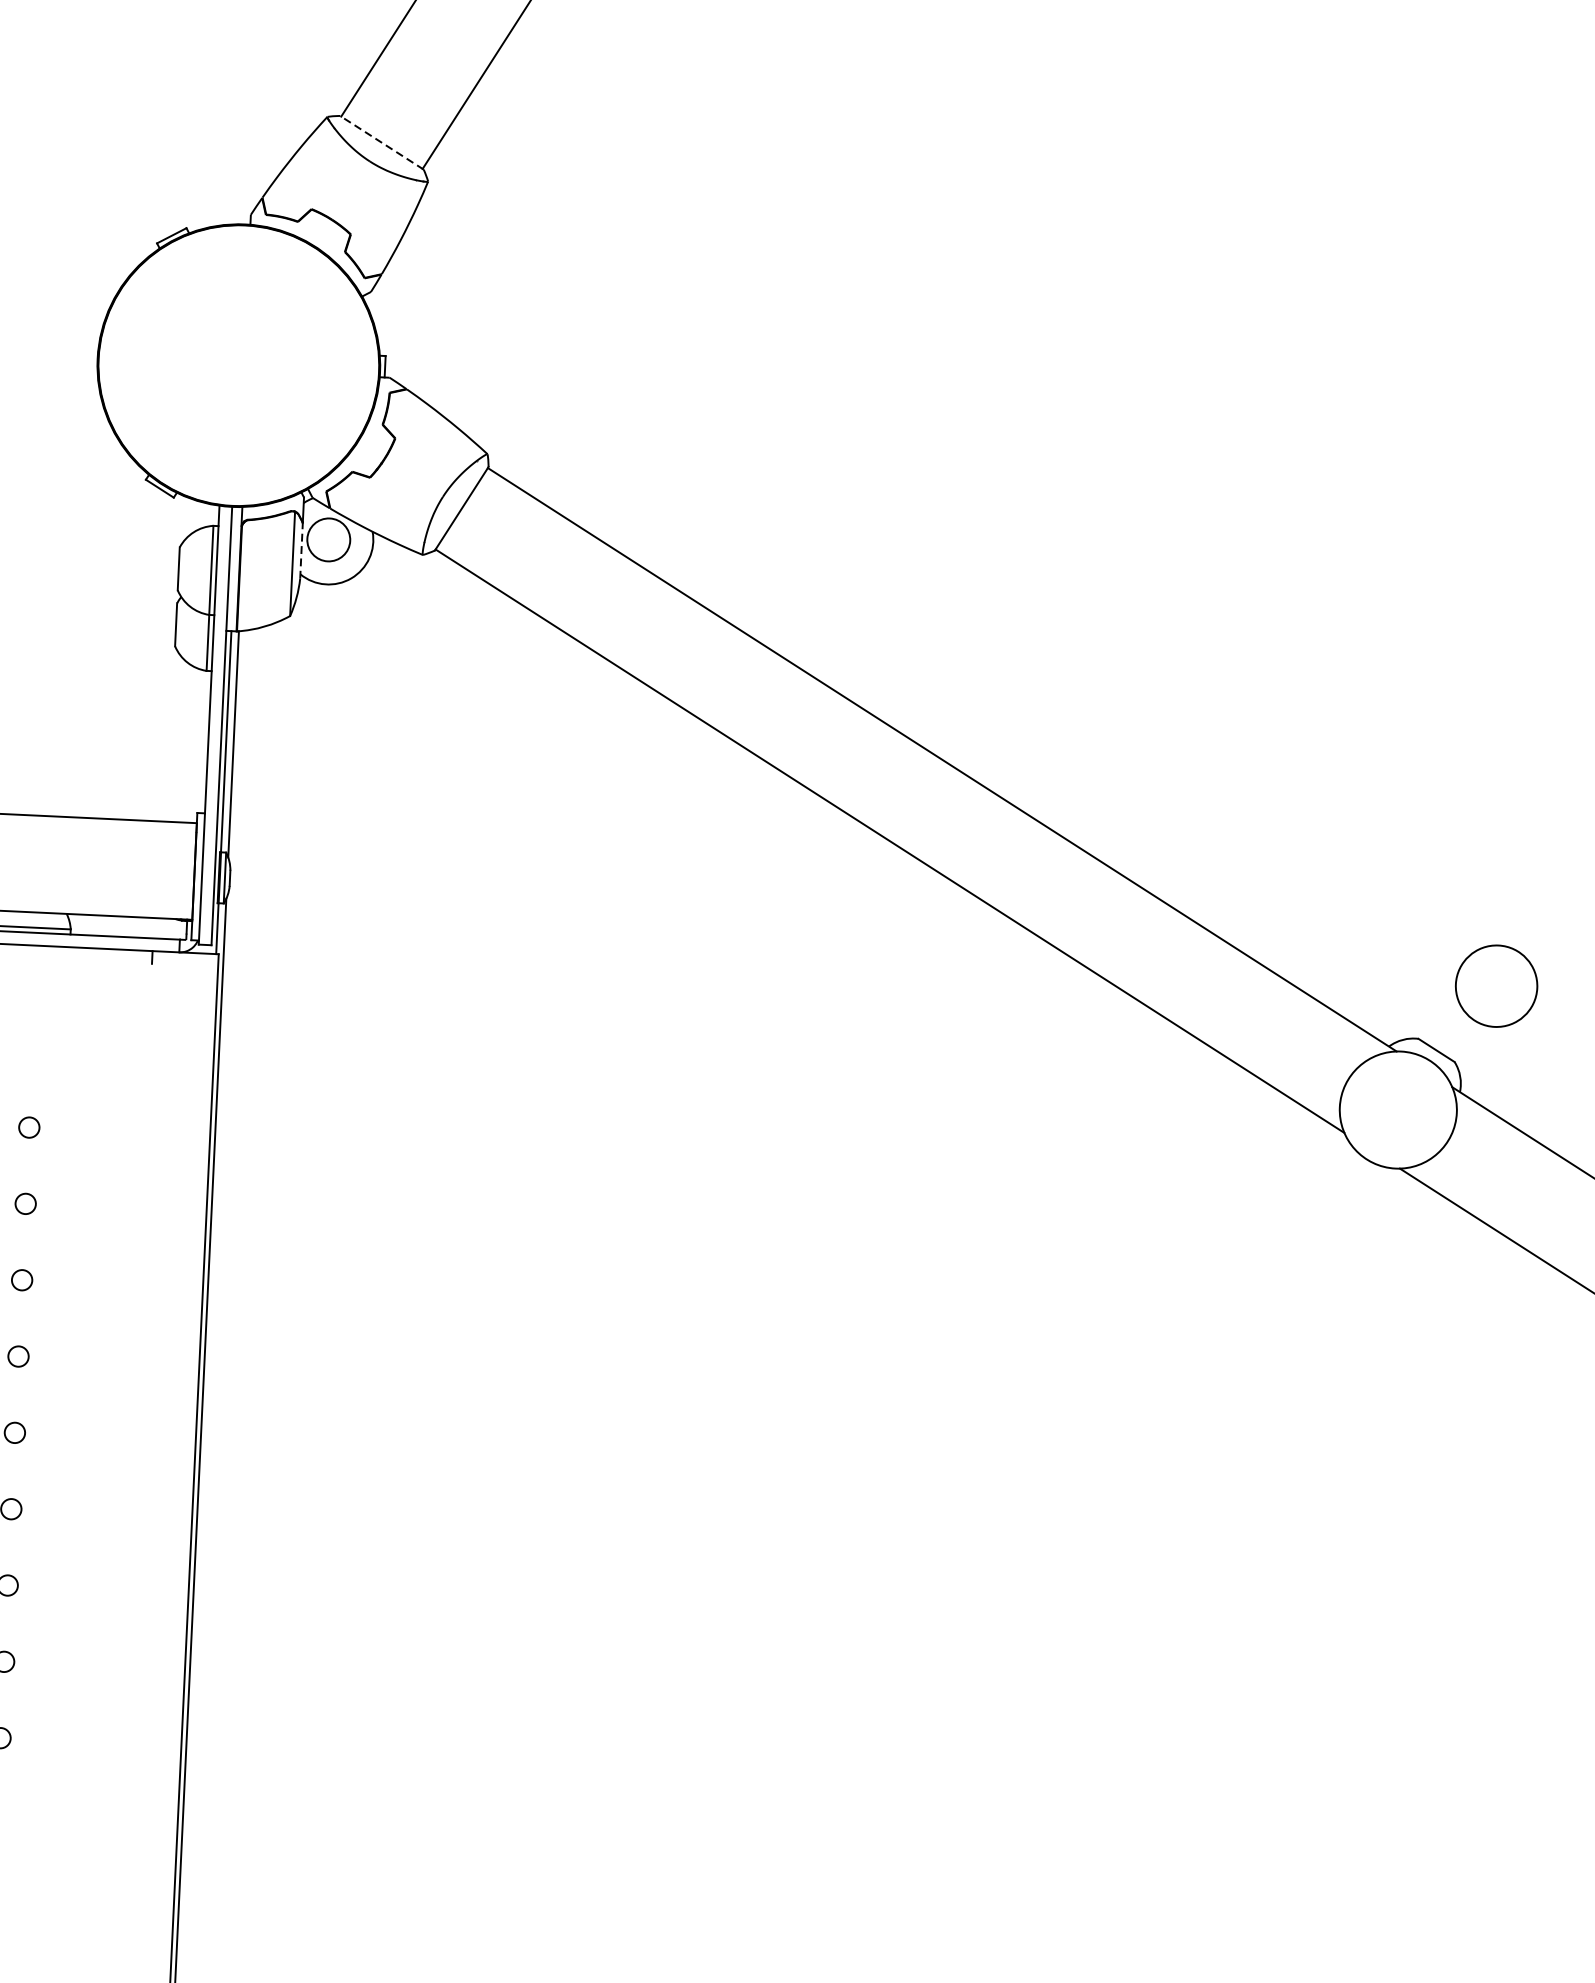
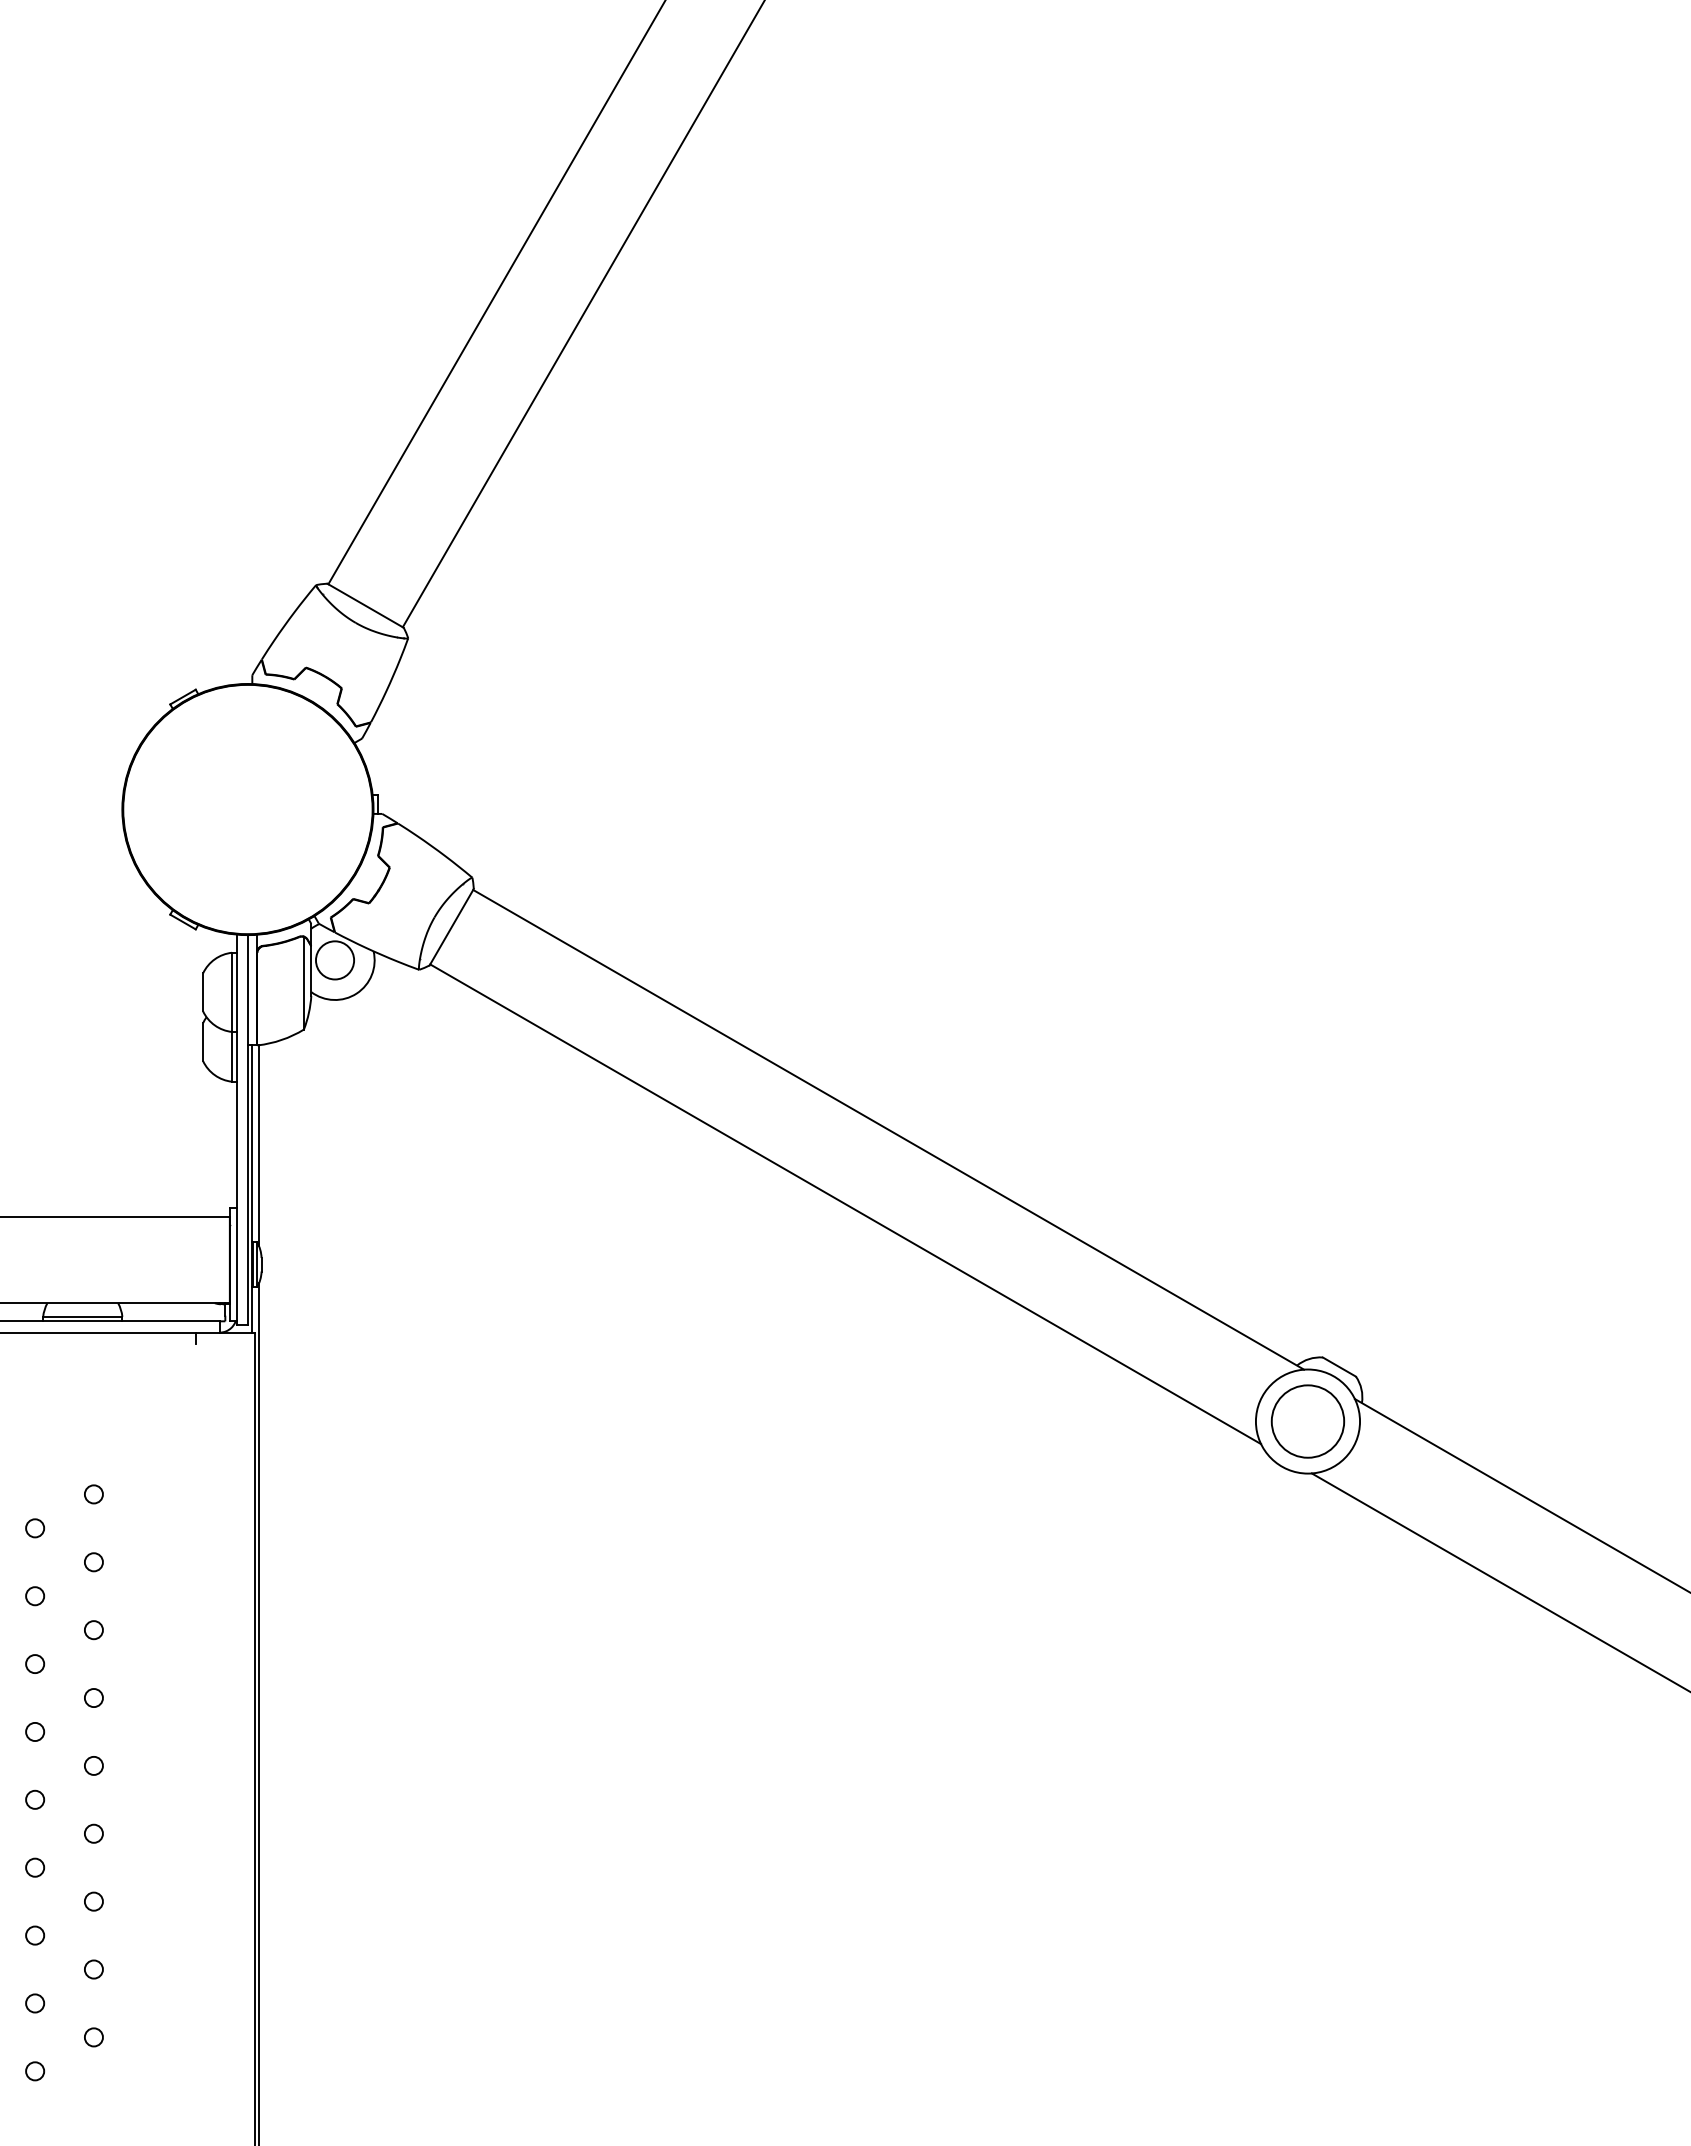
line: (381, 142) -> (365, 605), dashed -> solid
line: (301, 551) -> (311, 971), dashed -> solid
circle: (1496, 986) -> (1307, 1421), moved

